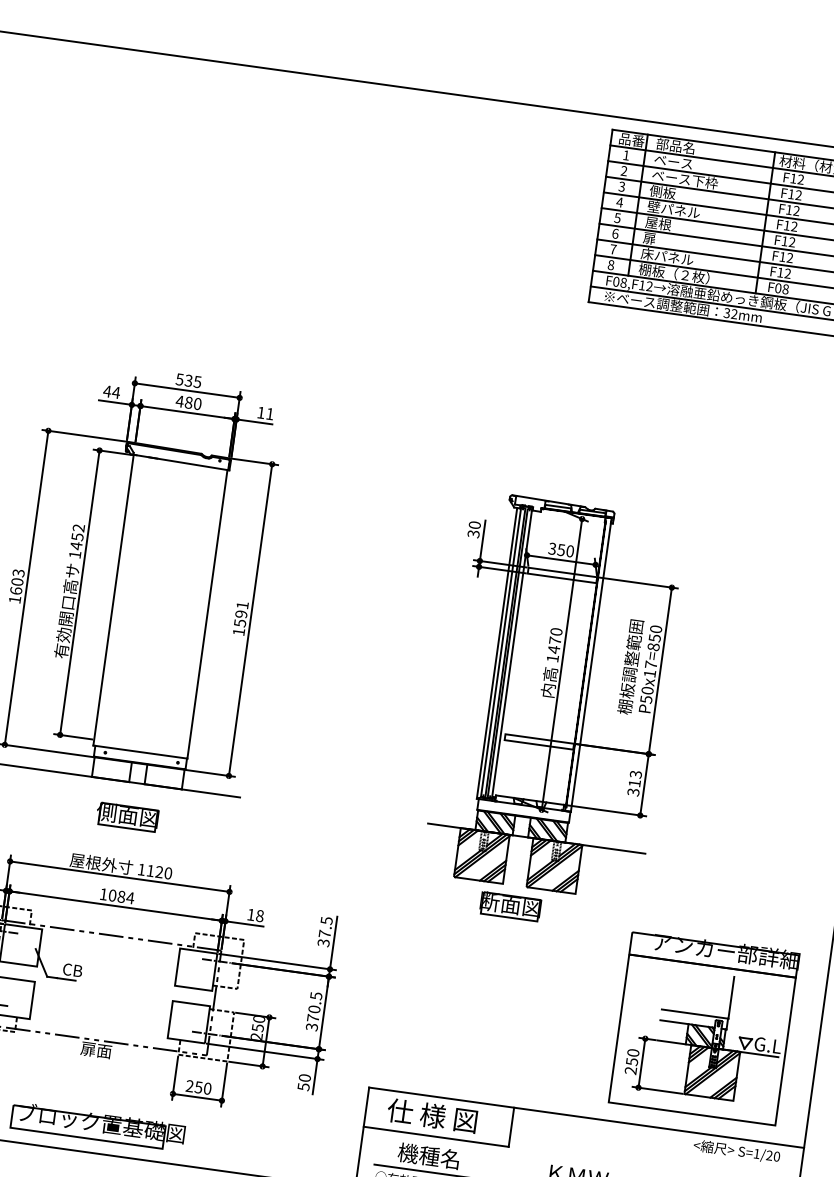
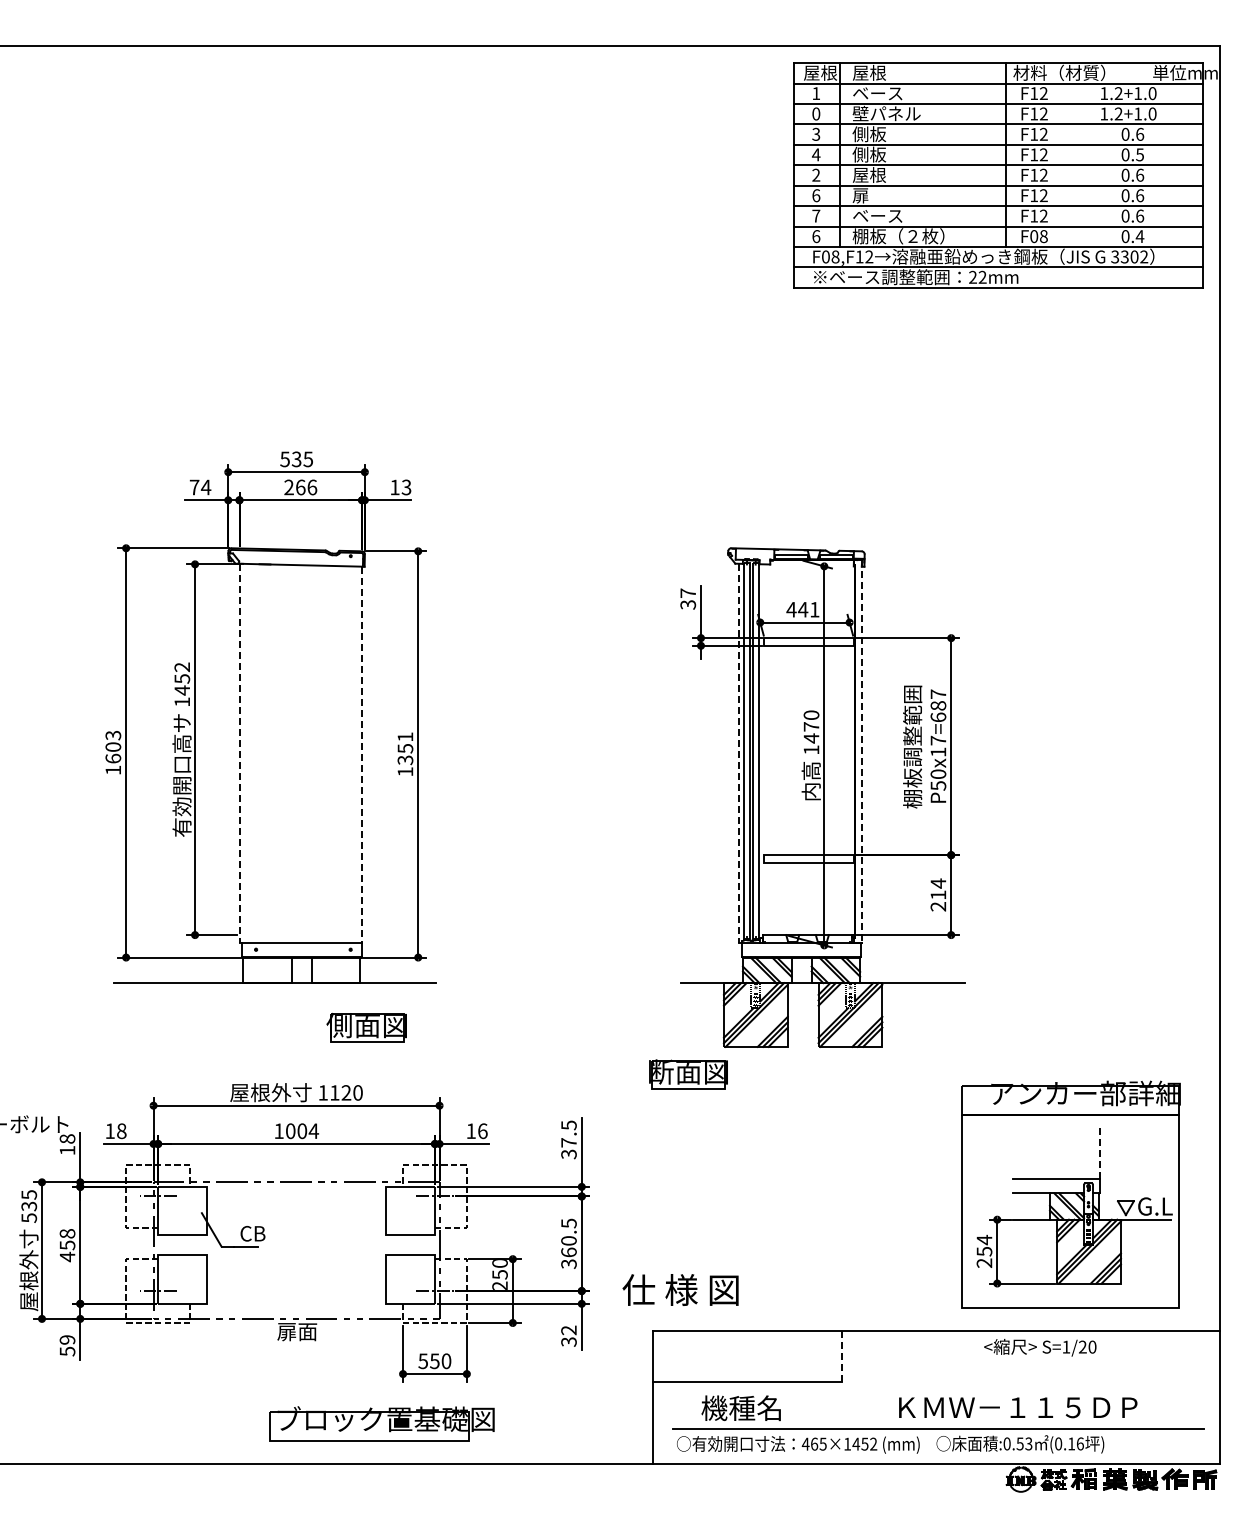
text: (631, 139) -> (820, 72), 品番 -> 屋根
text: (675, 145) -> (877, 72), 部品名 -> 屋根
text: (624, 170) -> (816, 113), 2 -> 0
text: (684, 179) -> (895, 113), ベース下枠 -> 壁パネル
text: (673, 209) -> (886, 154), 壁パネル -> 側板
text: (617, 217) -> (816, 174), 5 -> 2
text: (667, 256) -> (886, 215), 床パネル -> ベース
text: (611, 265) -> (816, 236), 8 -> 6
text: (726, 313) -> (972, 277), 32mm -> 22mm
text: (107, 391) -> (194, 487), 44 -> 74
text: (188, 402) -> (300, 487), 480 -> 266
text: (269, 414) -> (406, 487), 11 -> 13
text: (475, 524) -> (688, 592), 30 -> 37
text: (560, 549) -> (802, 609), 350 -> 441
line: (113, 600) -> (239, 753), solid -> dashed
line: (207, 614) -> (362, 755), solid -> dashed
text: (240, 618) -> (405, 754), 1591 -> 1351
text: (654, 637) -> (938, 705), P50x17=850 -> P50x17=687
line: (497, 653) -> (739, 753), solid -> dashed
line: (590, 665) -> (861, 751), solid -> dashed
text: (634, 782) -> (938, 894), 313 -> 214
part: (127, 816) -> (366, 1027), moved
text: (121, 896) -> (302, 1130), 1084 -> 1004
part: (510, 906) -> (688, 1074), moved
text: (259, 915) -> (482, 1130), 18 -> 16
line: (731, 997) -> (1100, 1151), solid -> dashed
text: (312, 1018) -> (568, 1252), 370.5 -> 360.5
text: (633, 1052) -> (984, 1239), 250 -> 254
text: (304, 1081) -> (568, 1335), 50 -> 32
text: (189, 1086) -> (423, 1361), 250 -> 550
text: (432, 1115) -> (680, 1289), moved
part: (97, 1126) -> (381, 1423), moved
line: (511, 1127) -> (841, 1356), solid -> dashed
text: (736, 1151) -> (1040, 1347), moved

